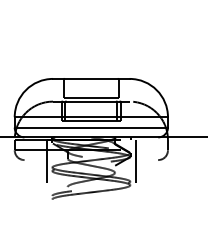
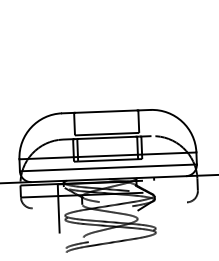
line: (135, 161) -> (160, 205), removed

